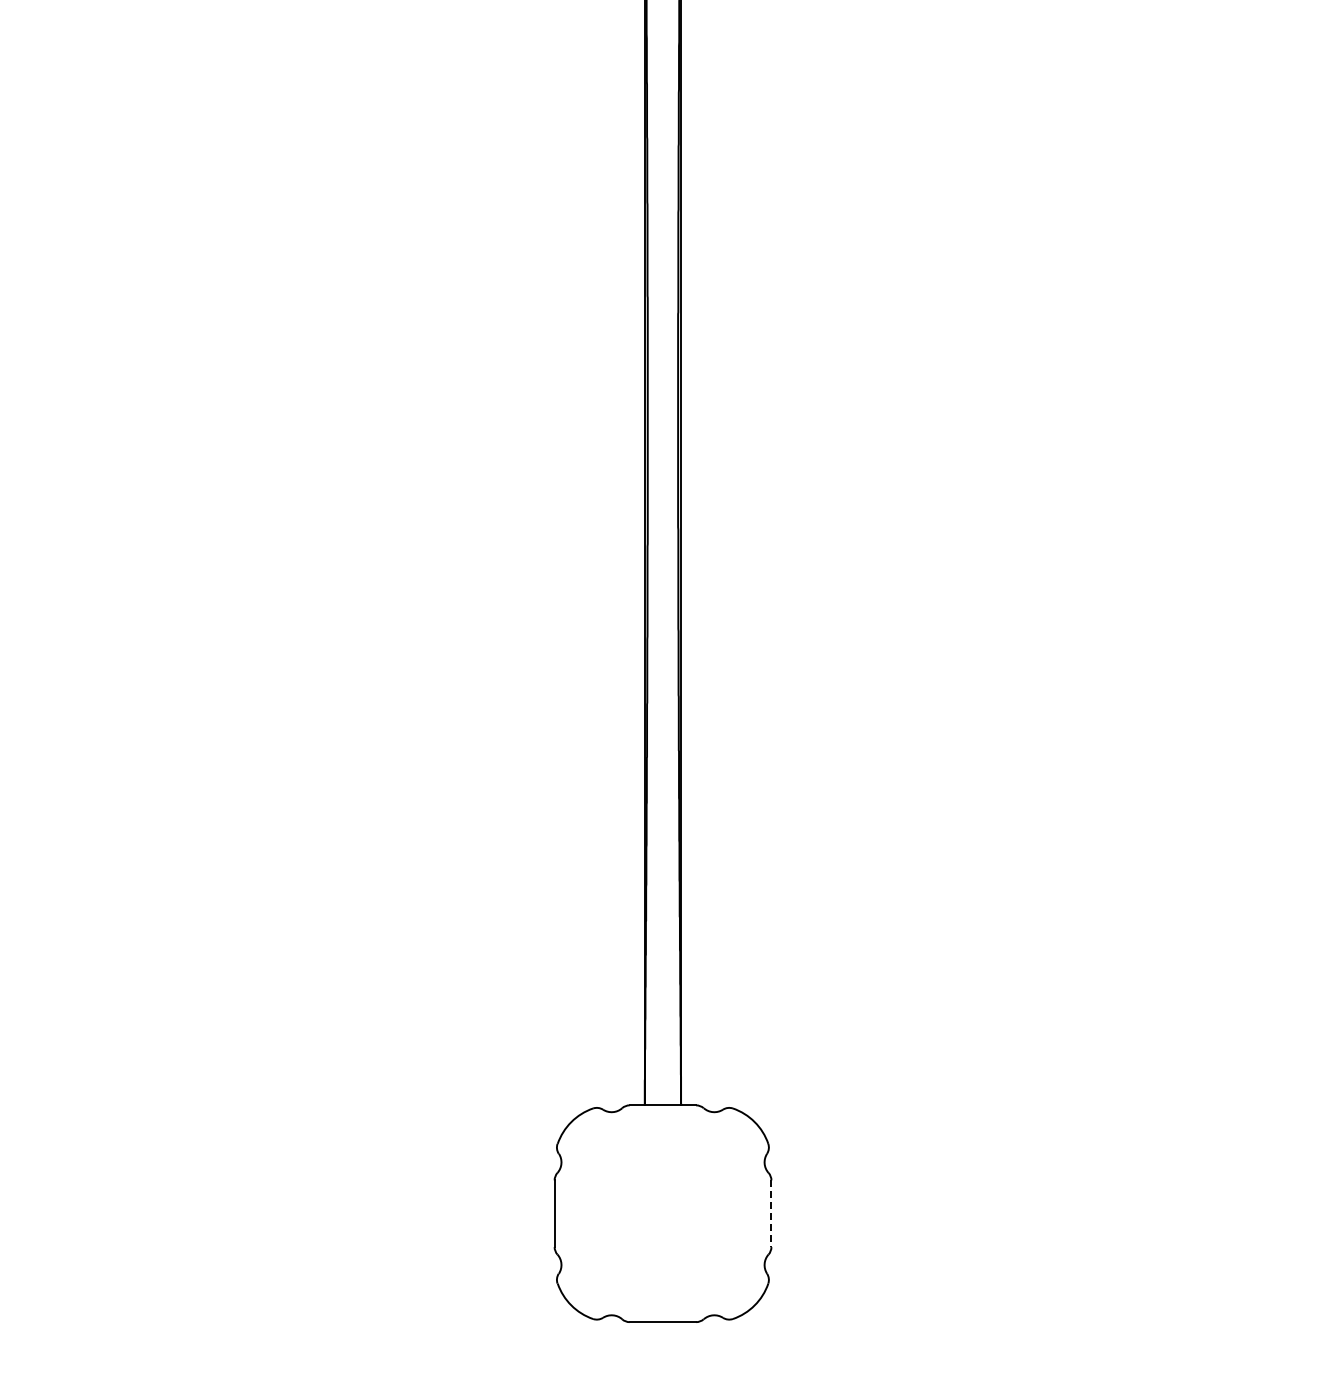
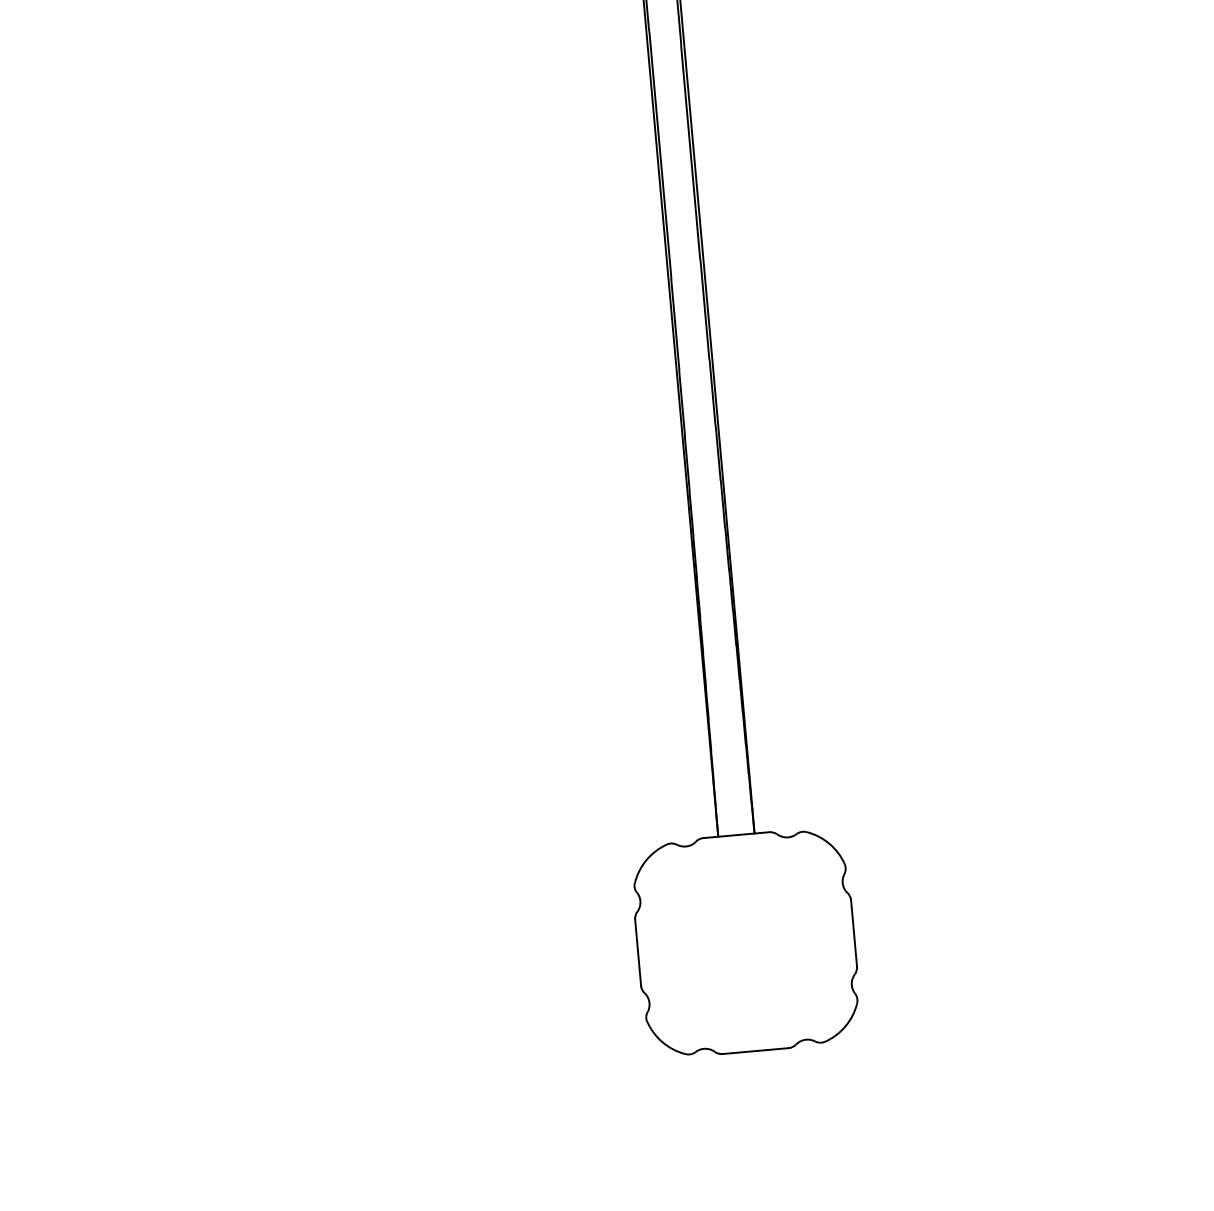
line: (771, 1214) -> (854, 934), dashed -> solid

